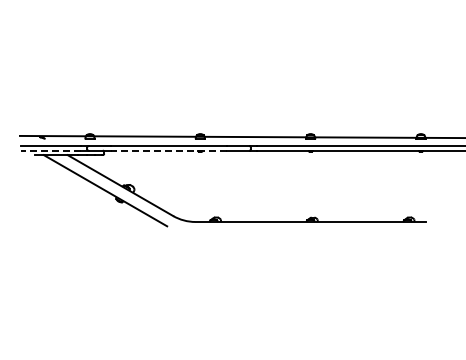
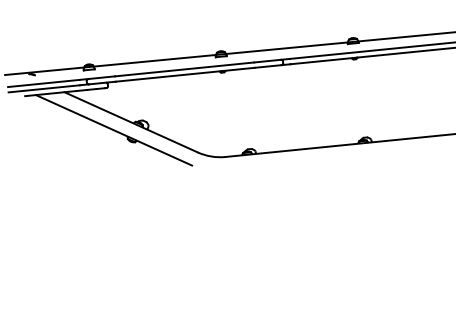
line: (51, 150) -> (44, 88), dashed -> solid
line: (168, 150) -> (184, 74), dashed -> solid

